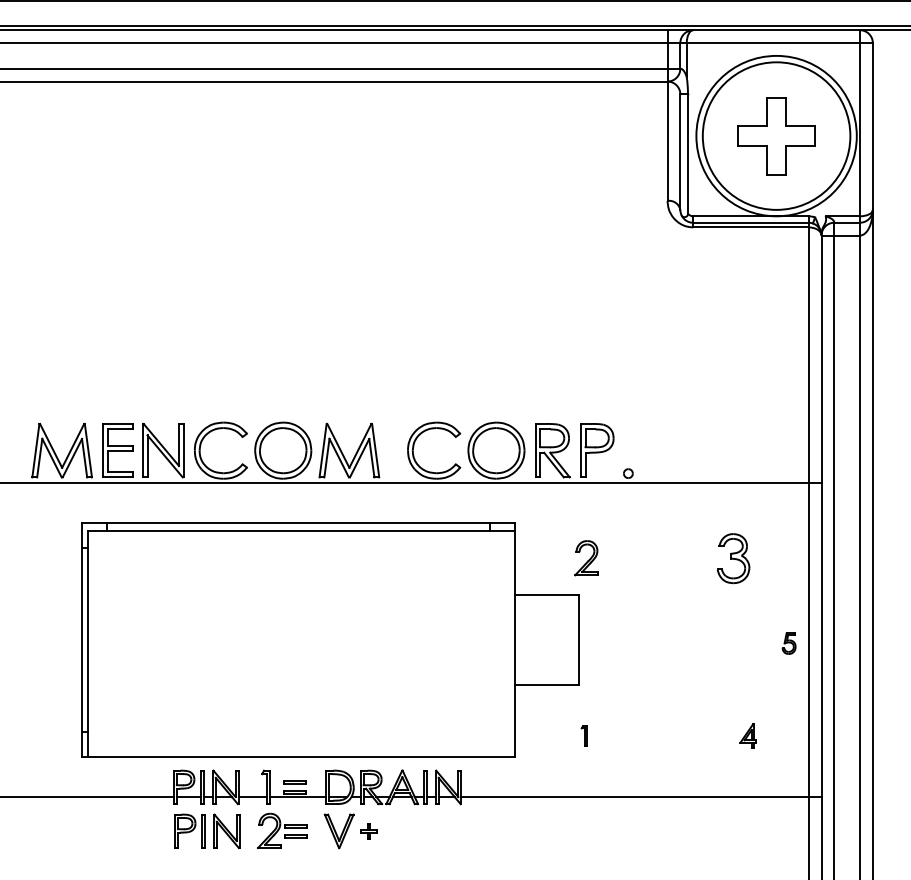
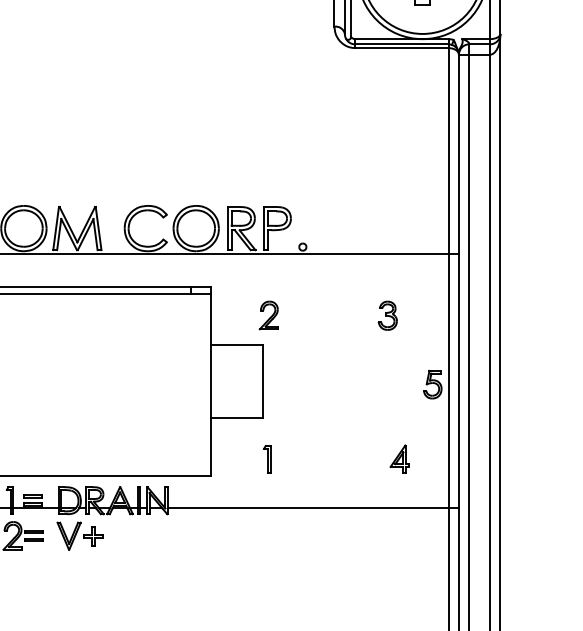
part: (733, 558) -> (387, 315), size x0.71
part: (788, 643) -> (432, 384), size x1.67
part: (583, 735) -> (266, 458), size x1.67
part: (748, 735) -> (399, 458), size x1.43
part: (369, 831) -> (93, 536), size x1.43

